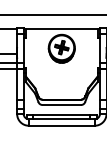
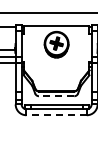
line: (61, 105) -> (56, 96), solid -> dashed
line: (61, 126) -> (56, 115), solid -> dashed

